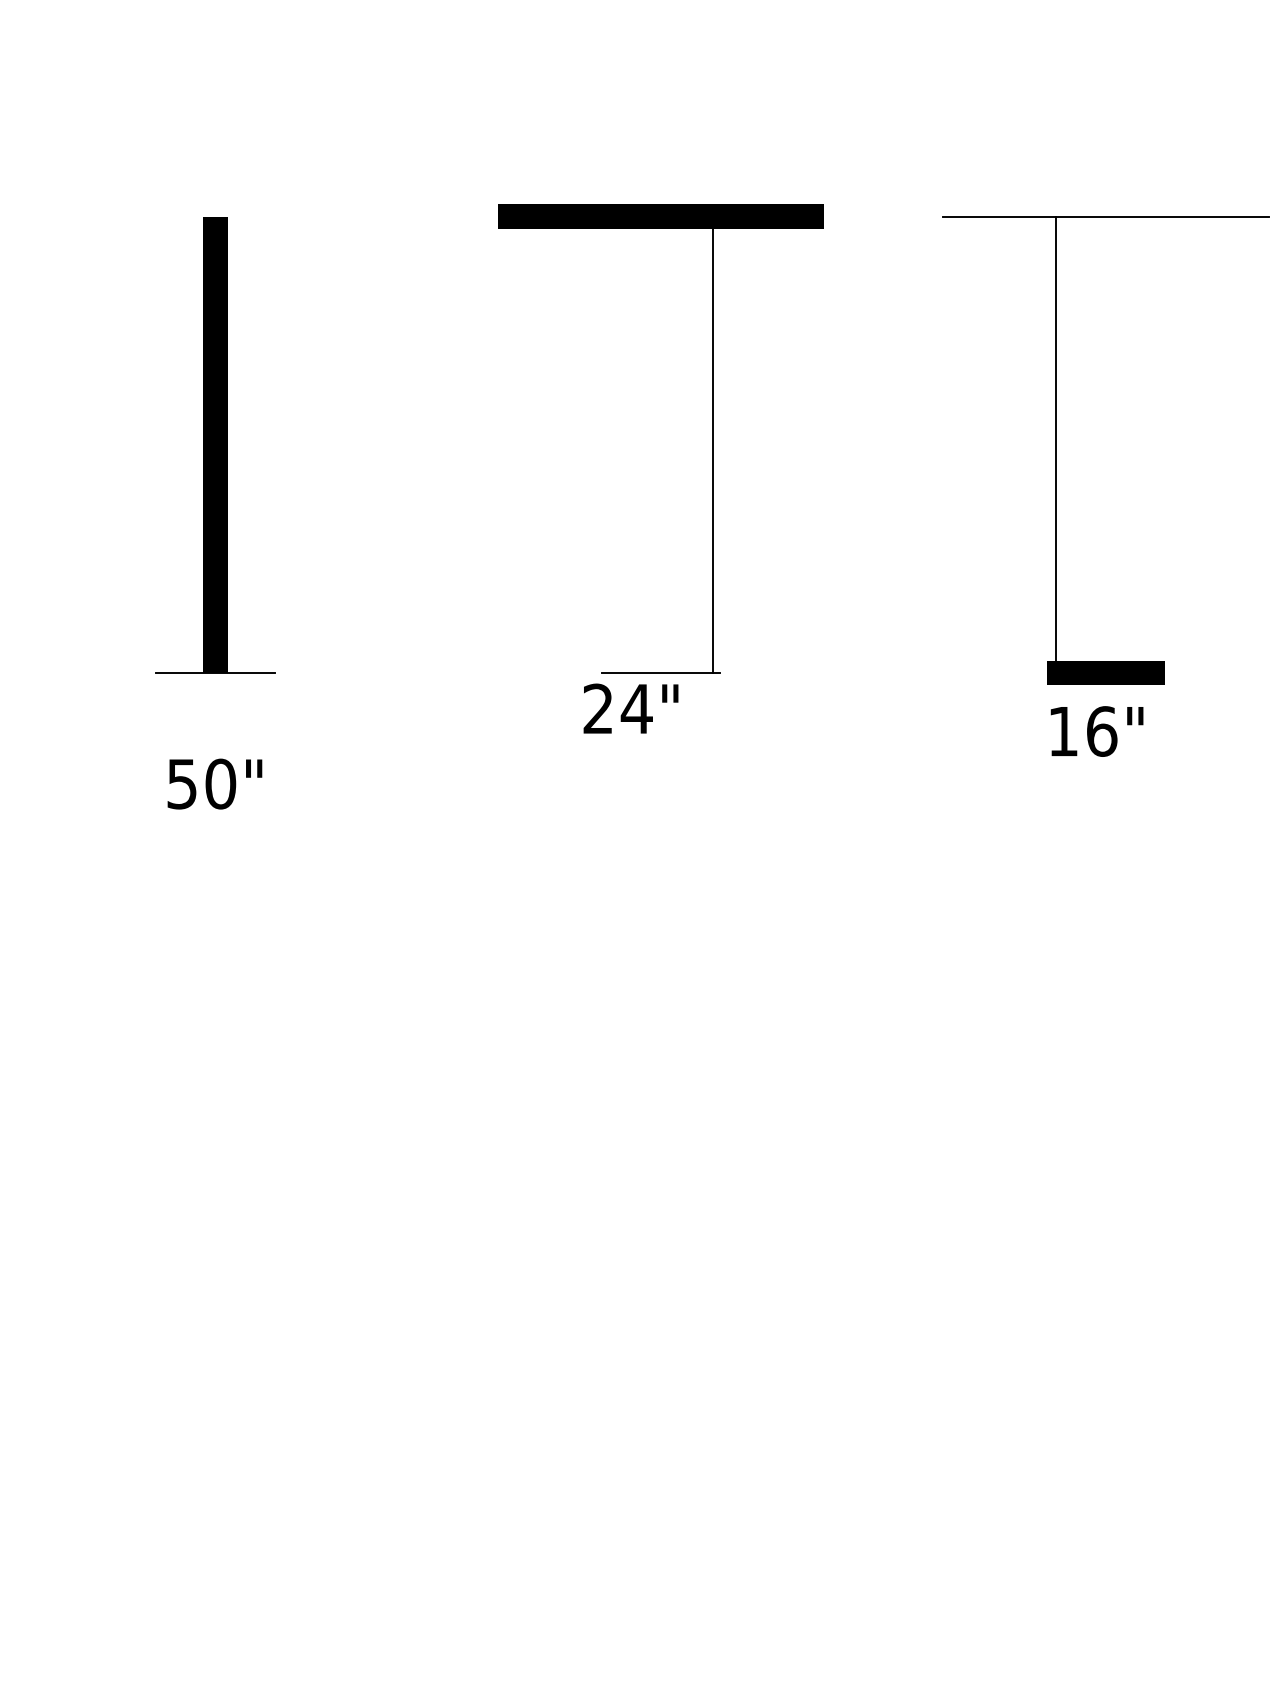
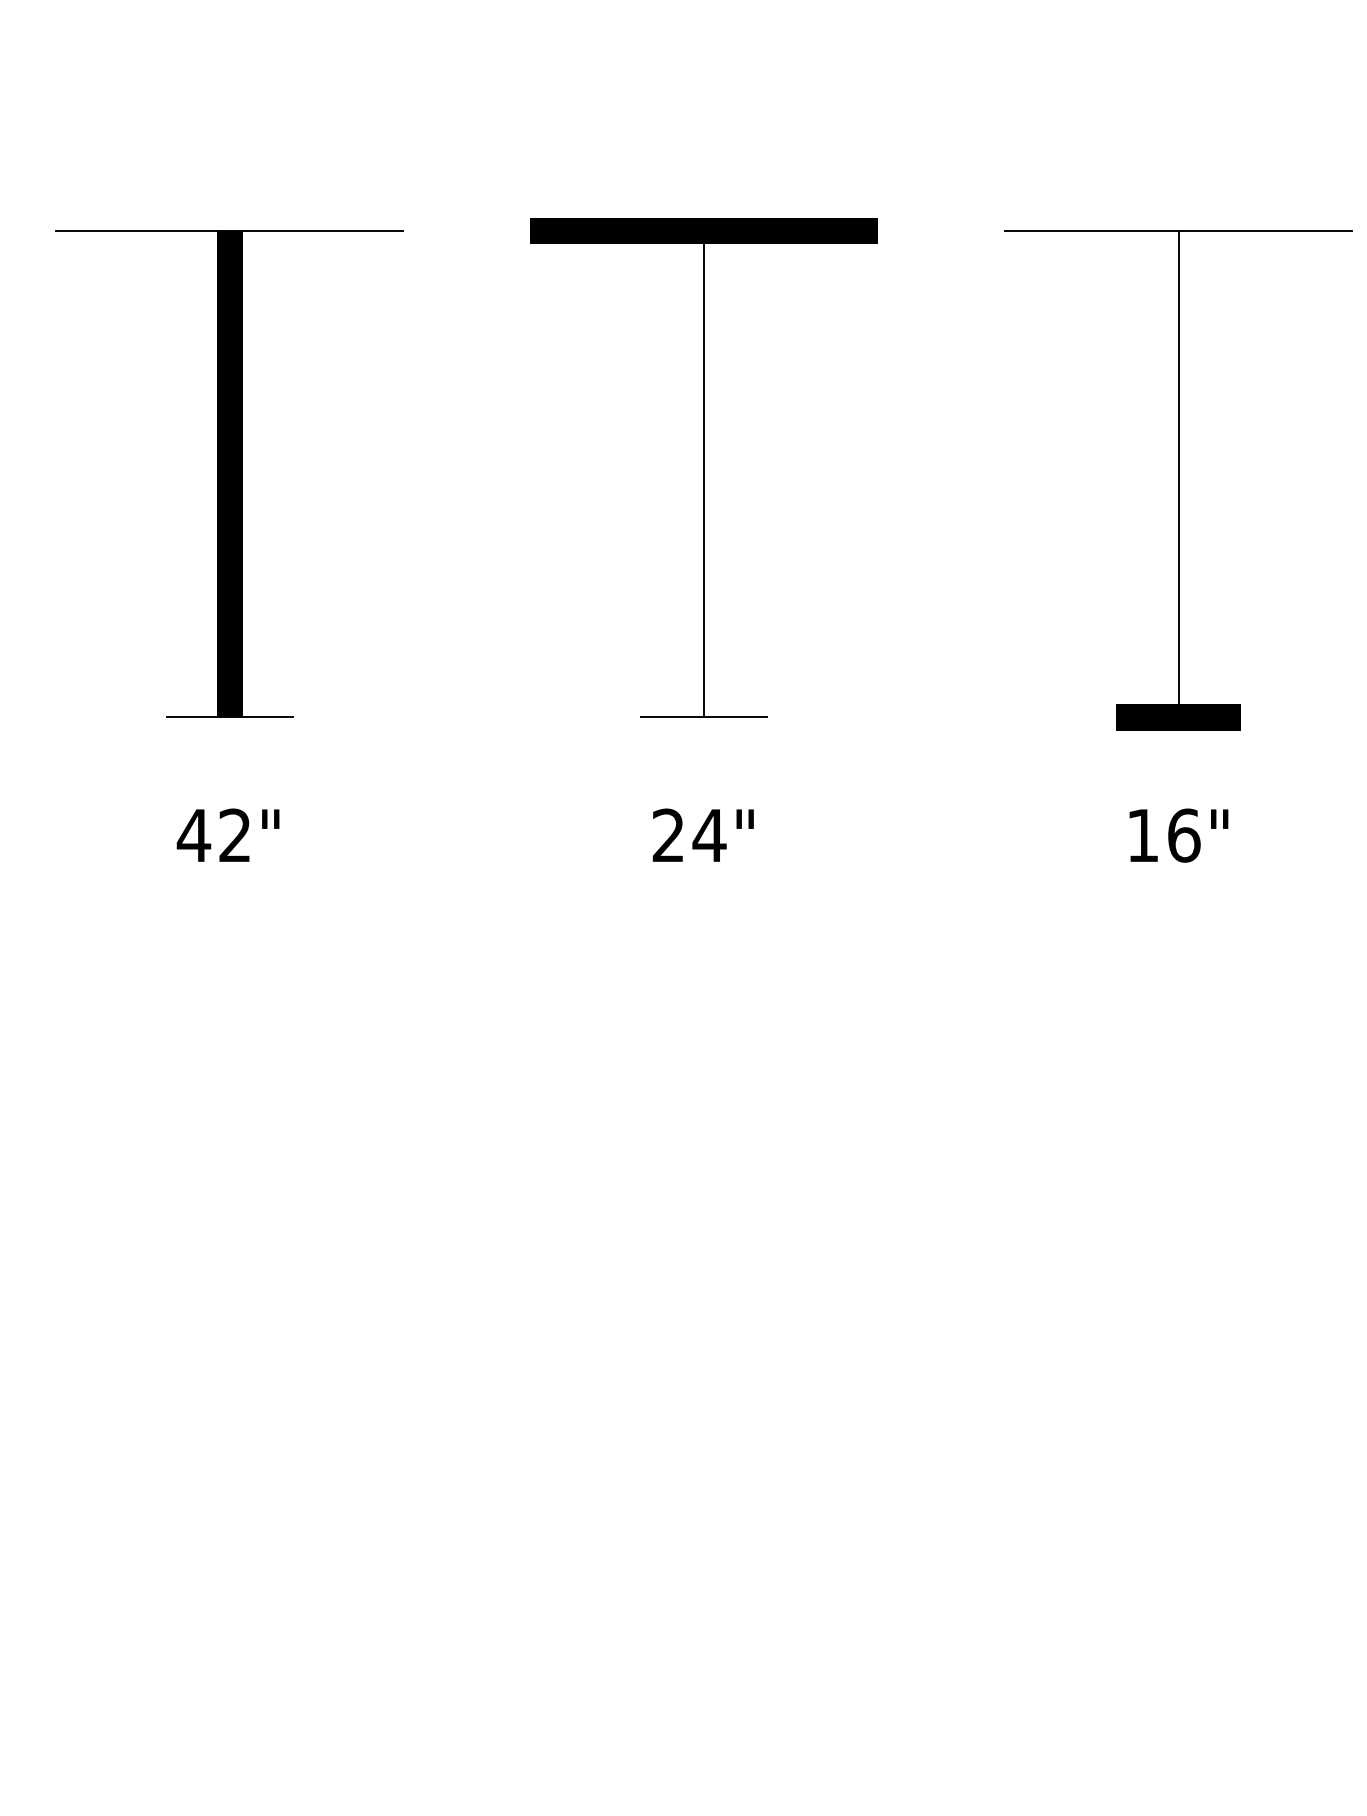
line: (215, 217) -> (229, 231), added
line: (713, 445) -> (704, 474), moved
line: (1056, 445) -> (1178, 474), moved
text: (630, 707) -> (702, 834), moved
text: (1096, 731) -> (1178, 835), moved
text: (200, 783) -> (213, 835), 50" -> 42"

